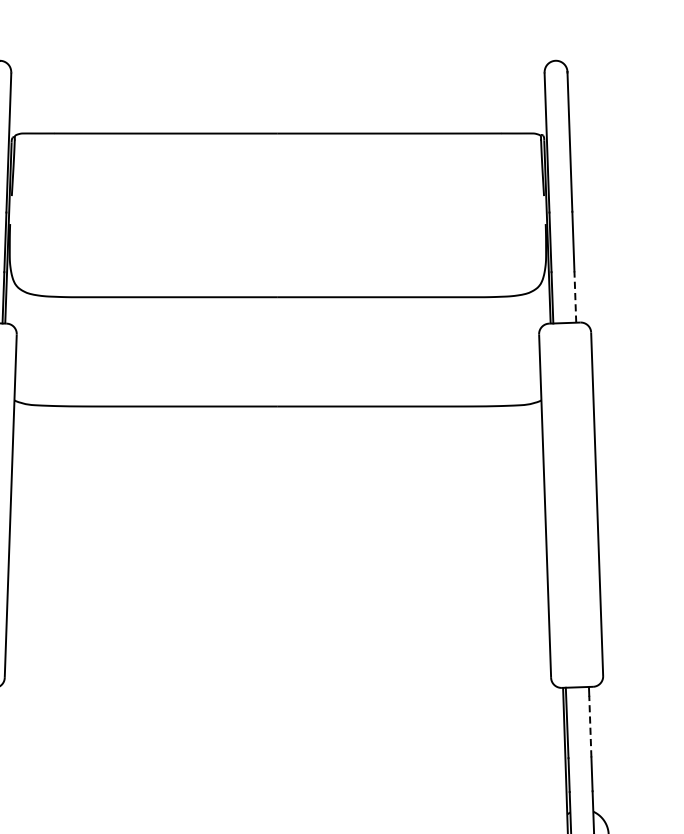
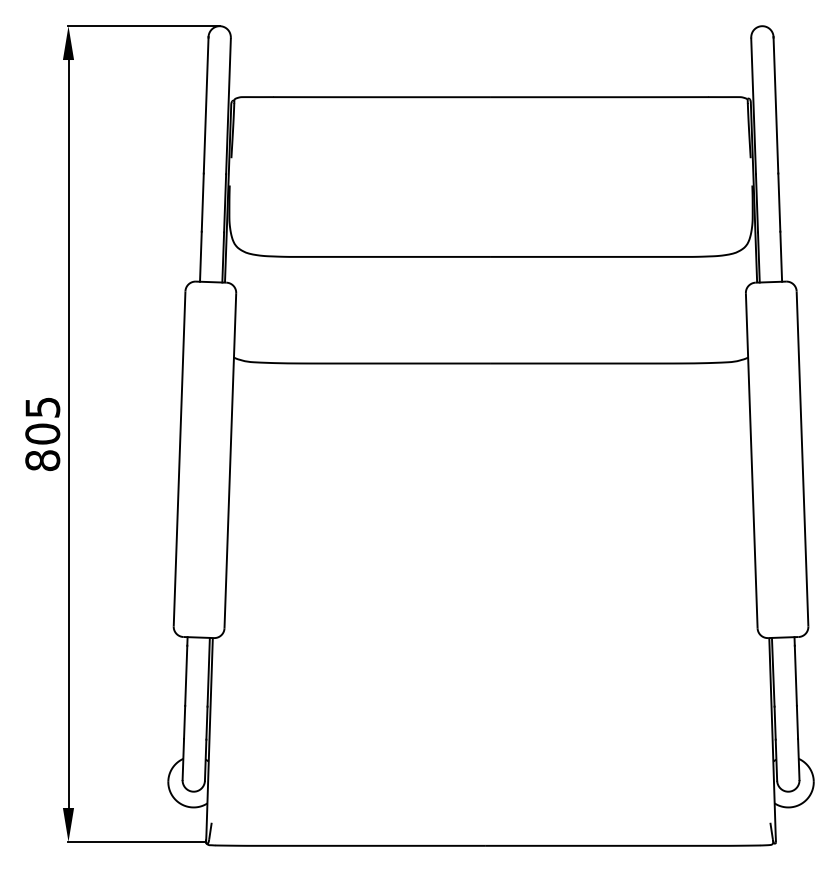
line: (575, 296) -> (781, 256), dashed -> solid
line: (589, 726) -> (795, 675), dashed -> solid

